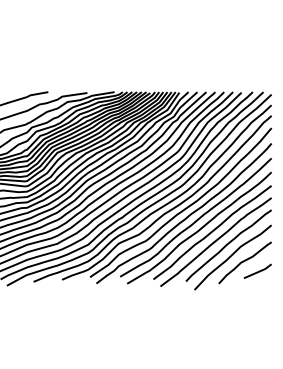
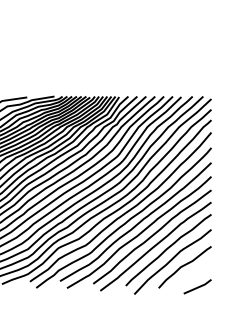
line: (257, 271) -> (197, 286), moved

